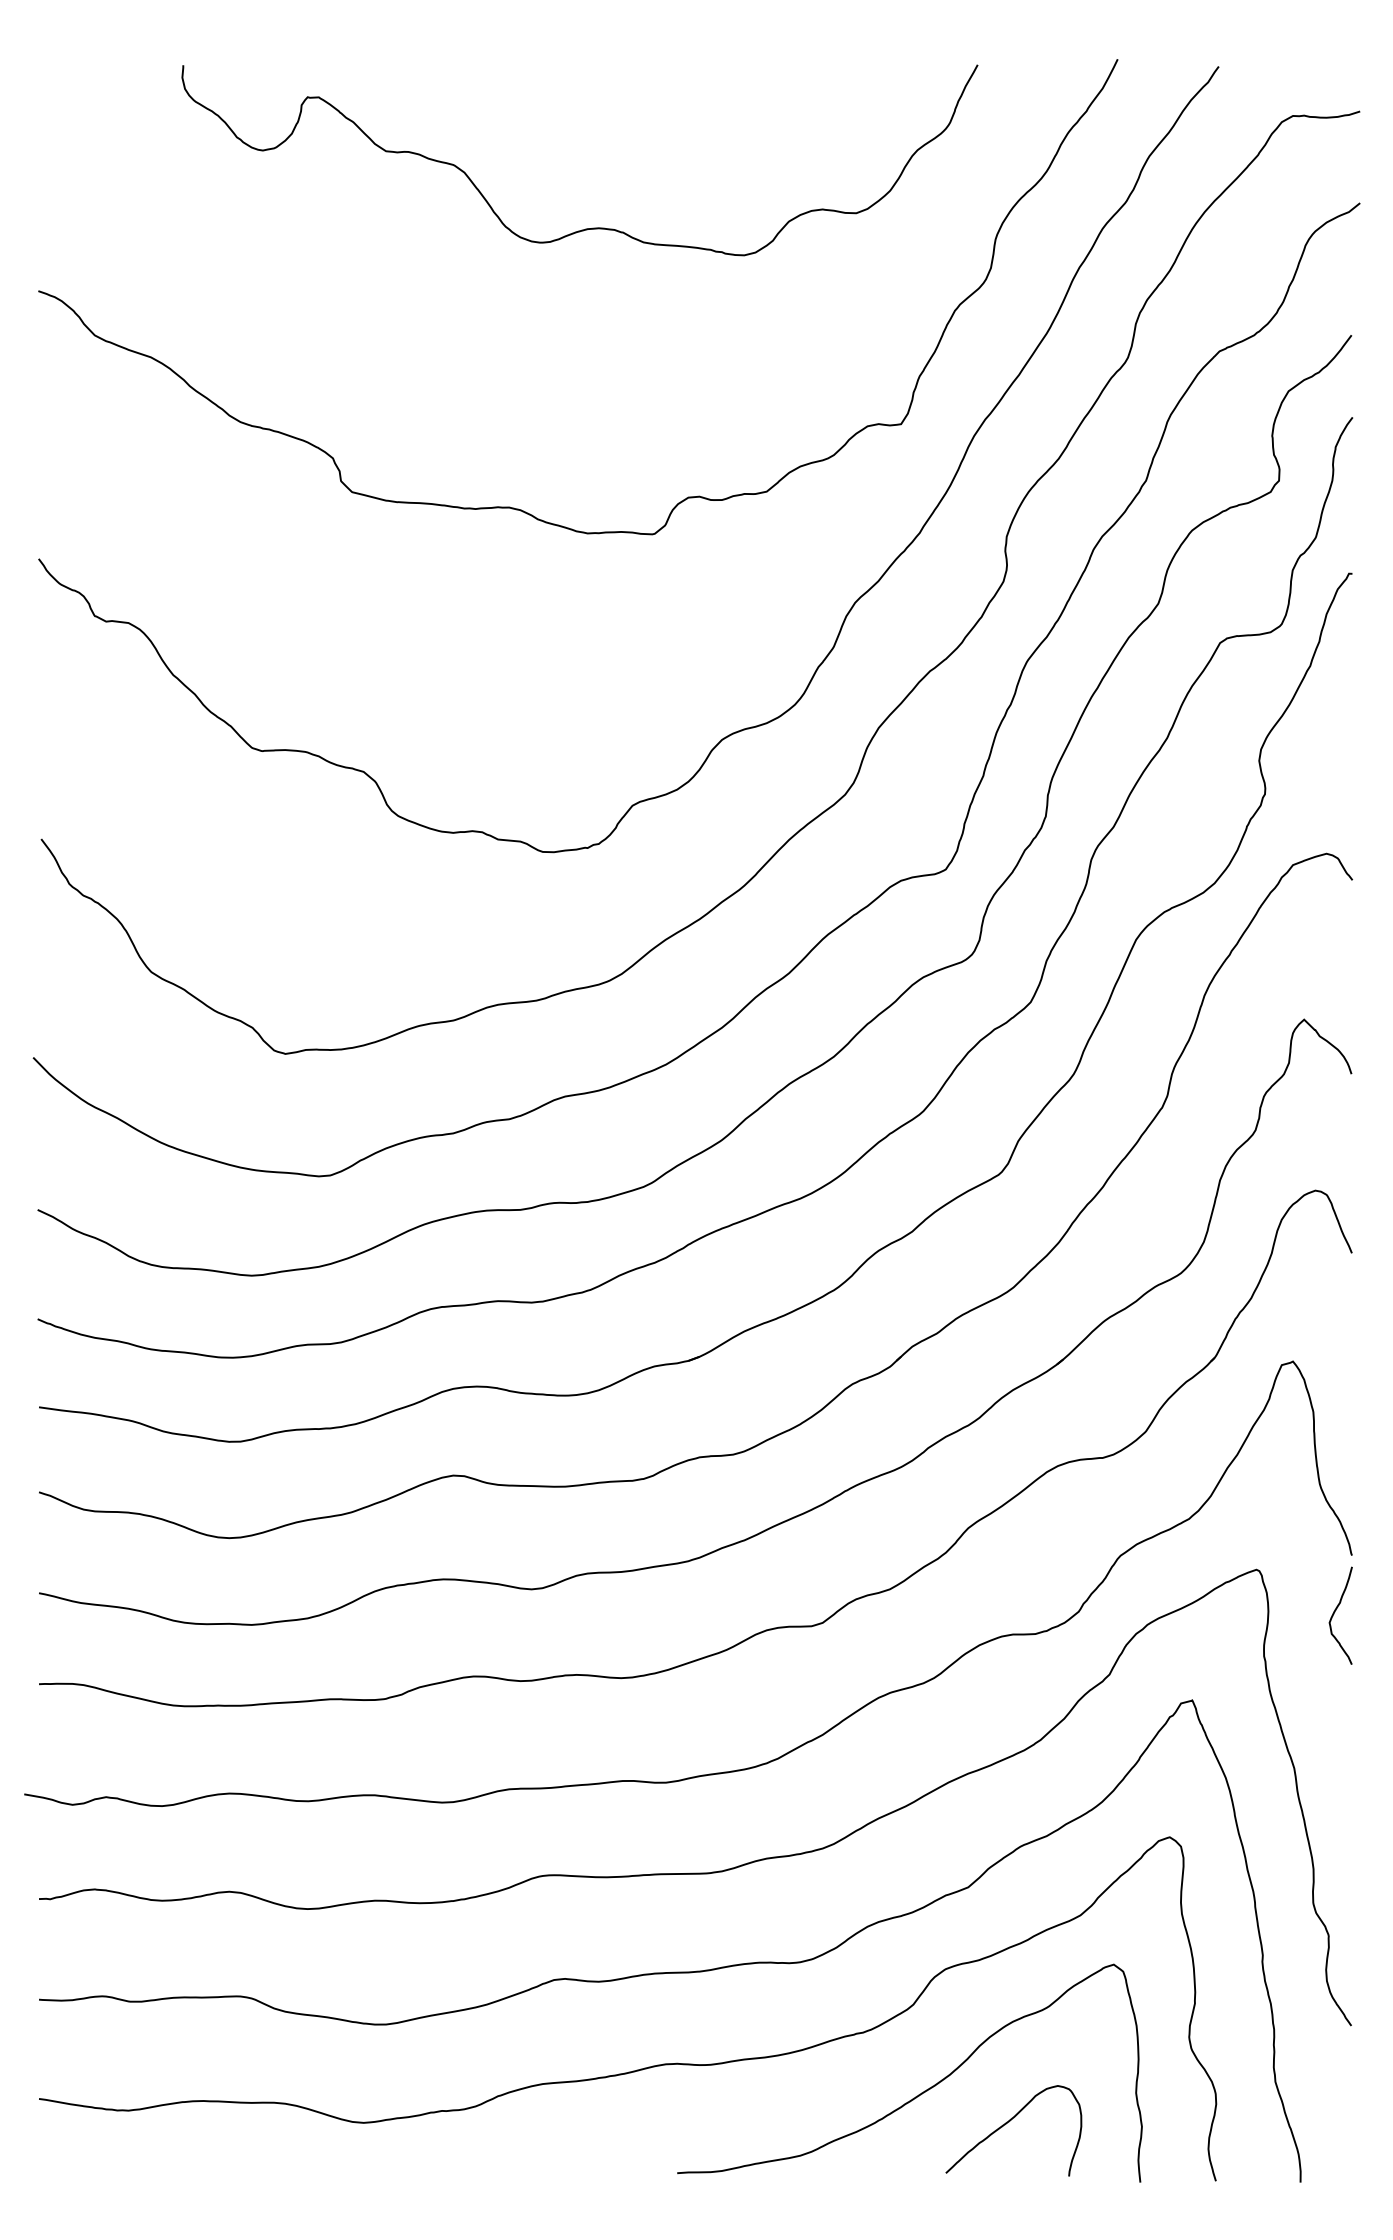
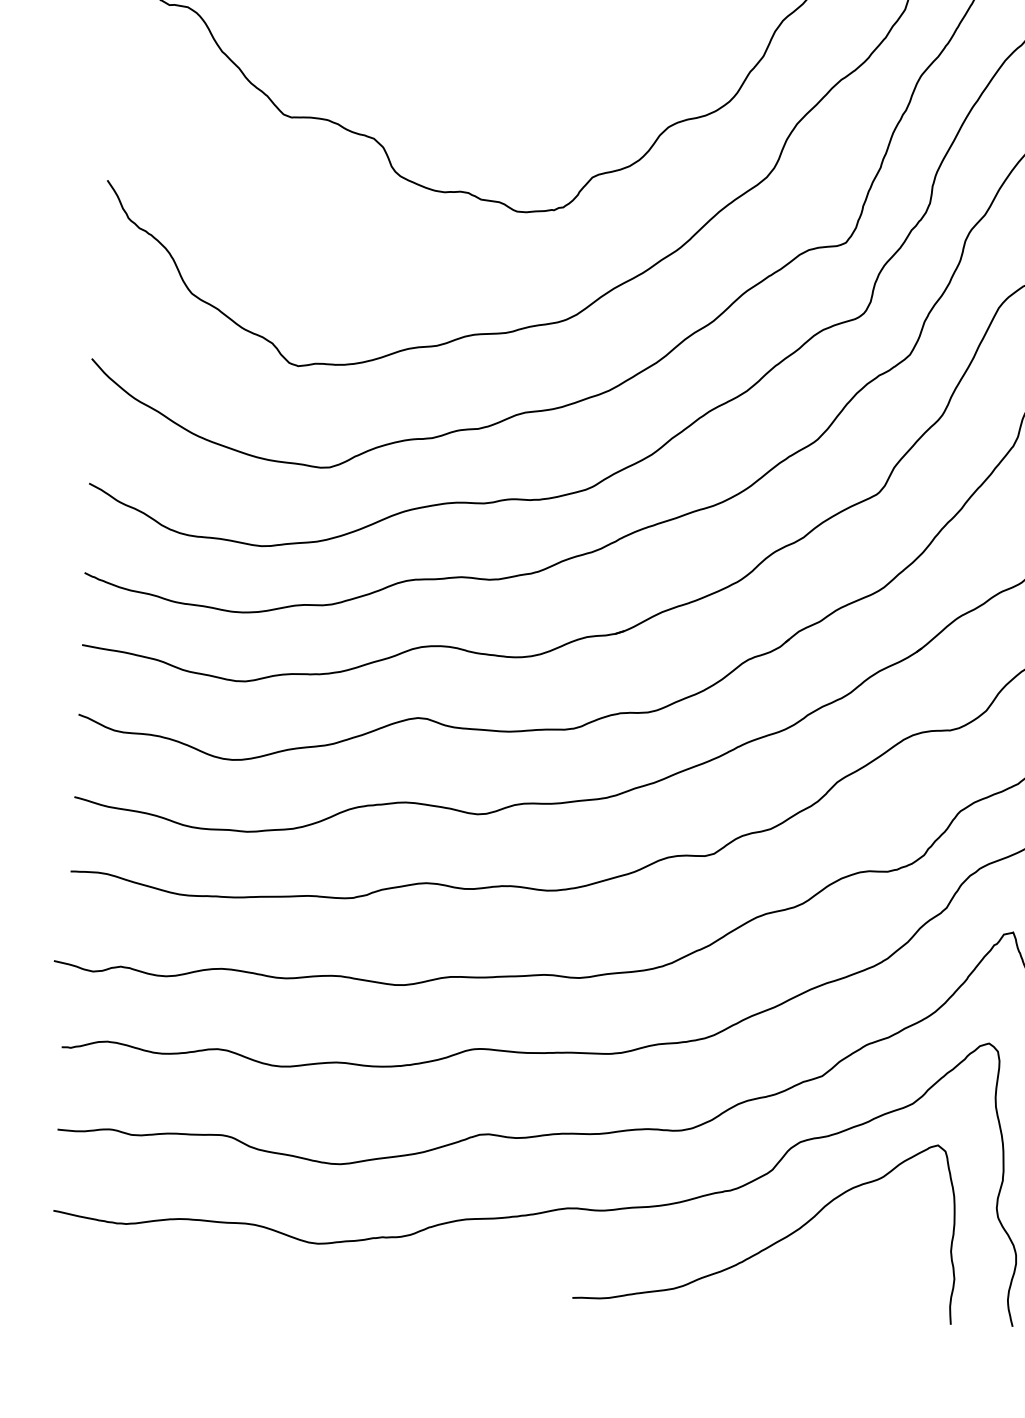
curve: (1009, 2122) -> (846, 1270), removed

